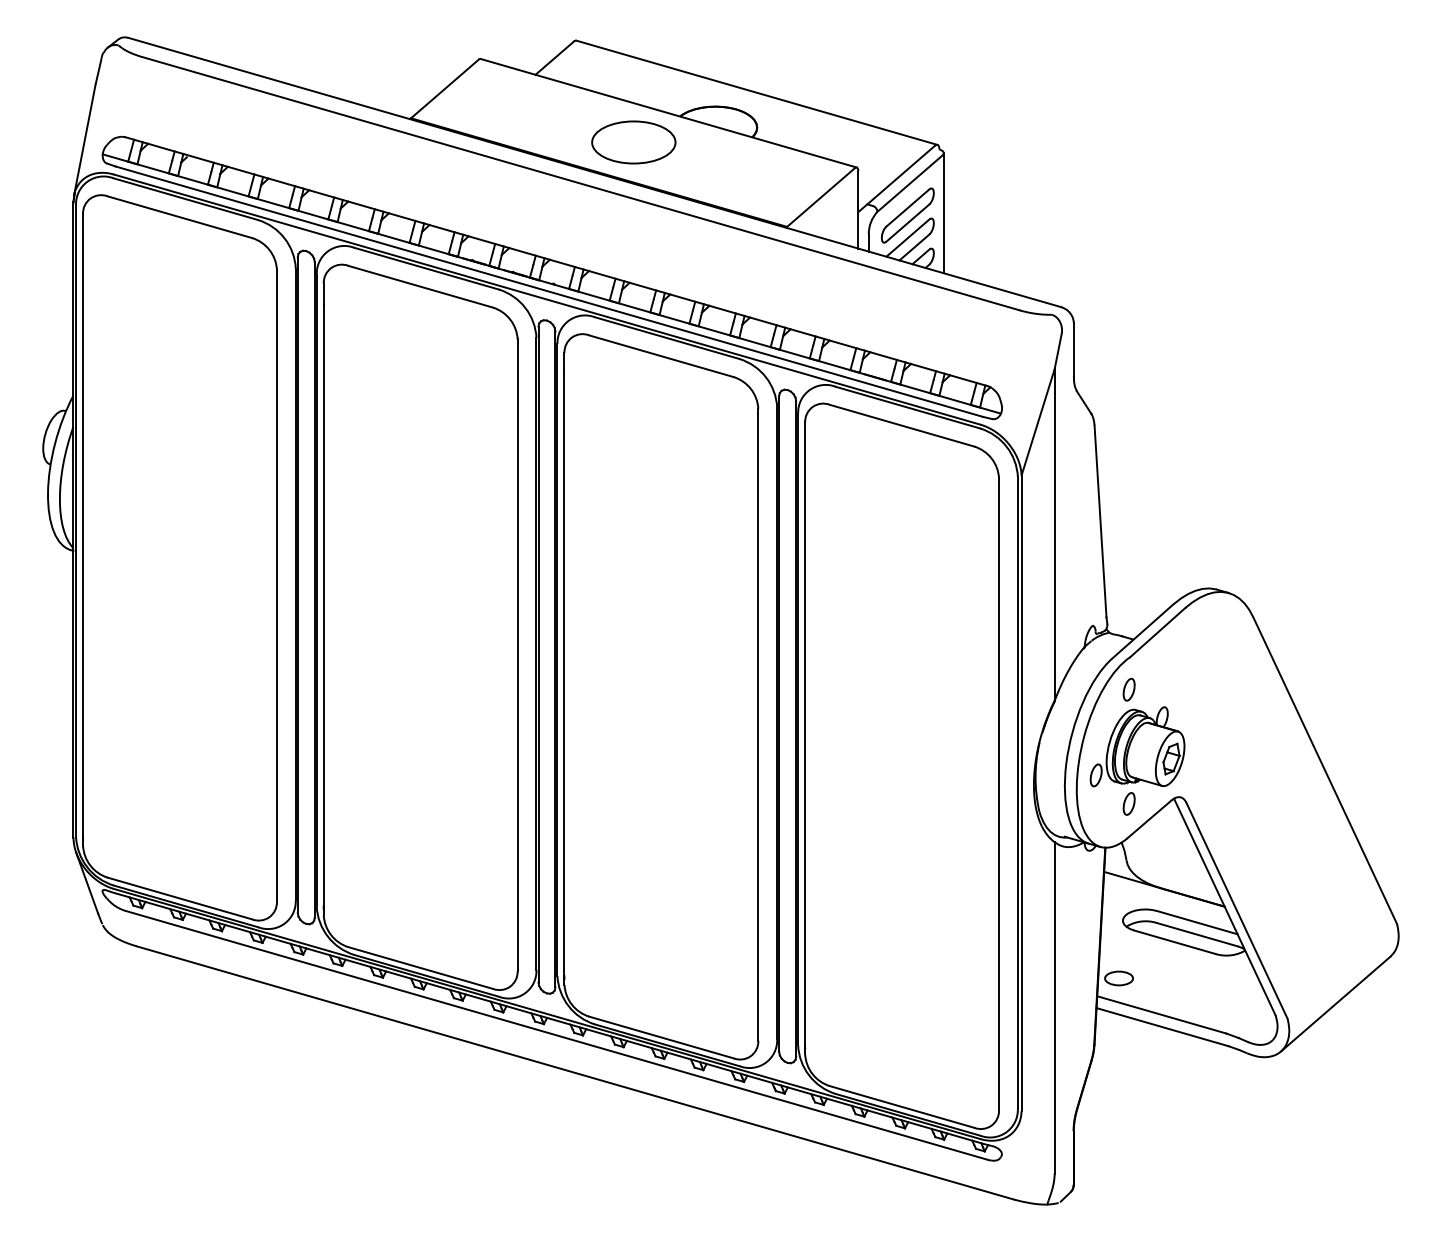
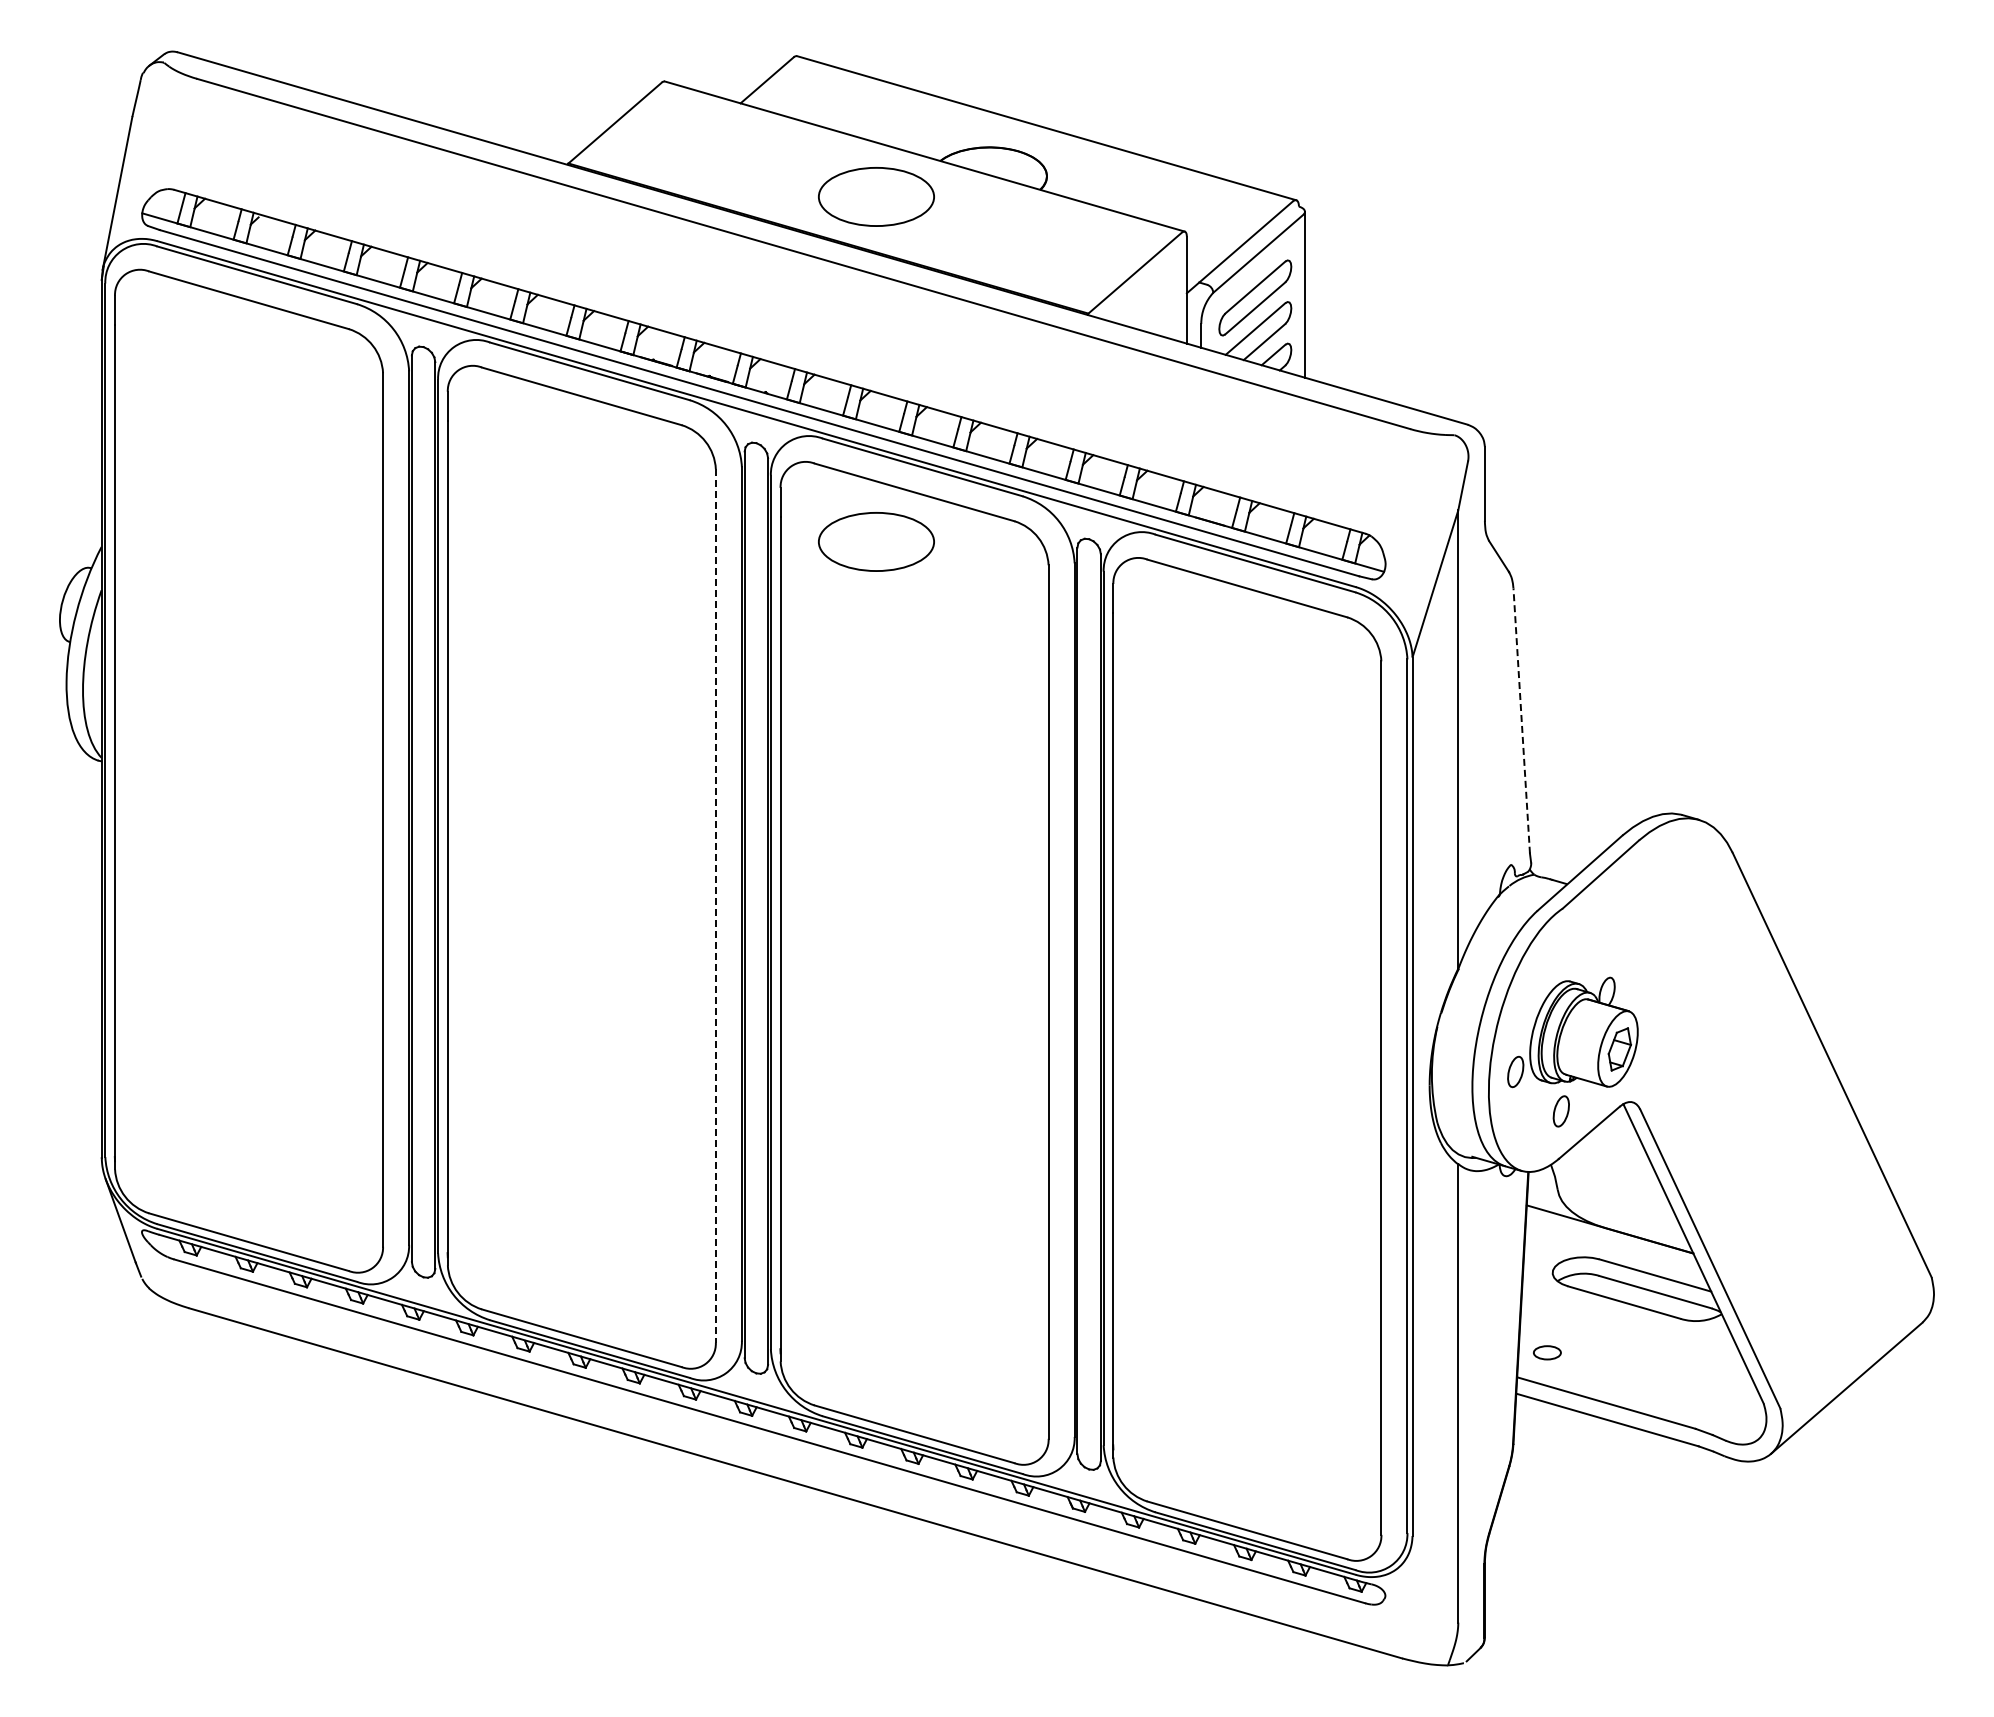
part: (633, 391) -> (876, 541), added
line: (1100, 521) -> (1521, 721), solid -> dashed
line: (517, 654) -> (715, 905), solid -> dashed
part: (1128, 689) -> (1560, 953), removed
part: (1119, 978) -> (1547, 1352), size x0.7

